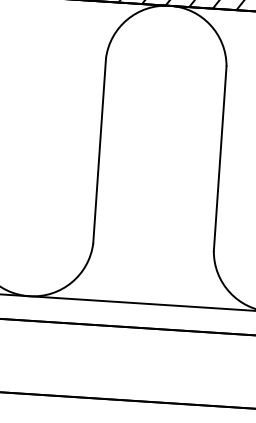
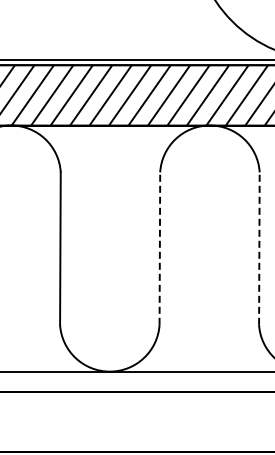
line: (99, 150) -> (159, 248), solid -> dashed
line: (220, 158) -> (259, 248), solid -> dashed

